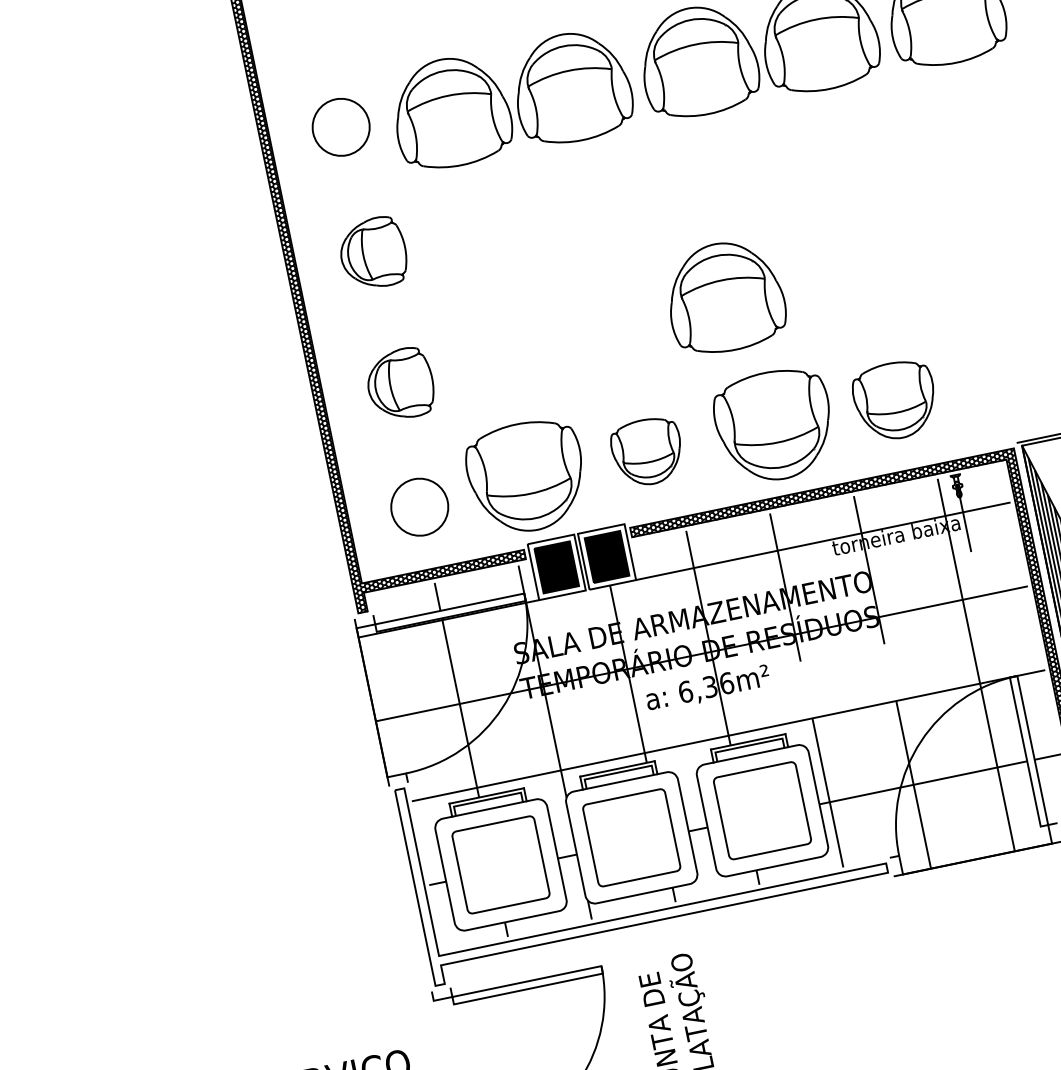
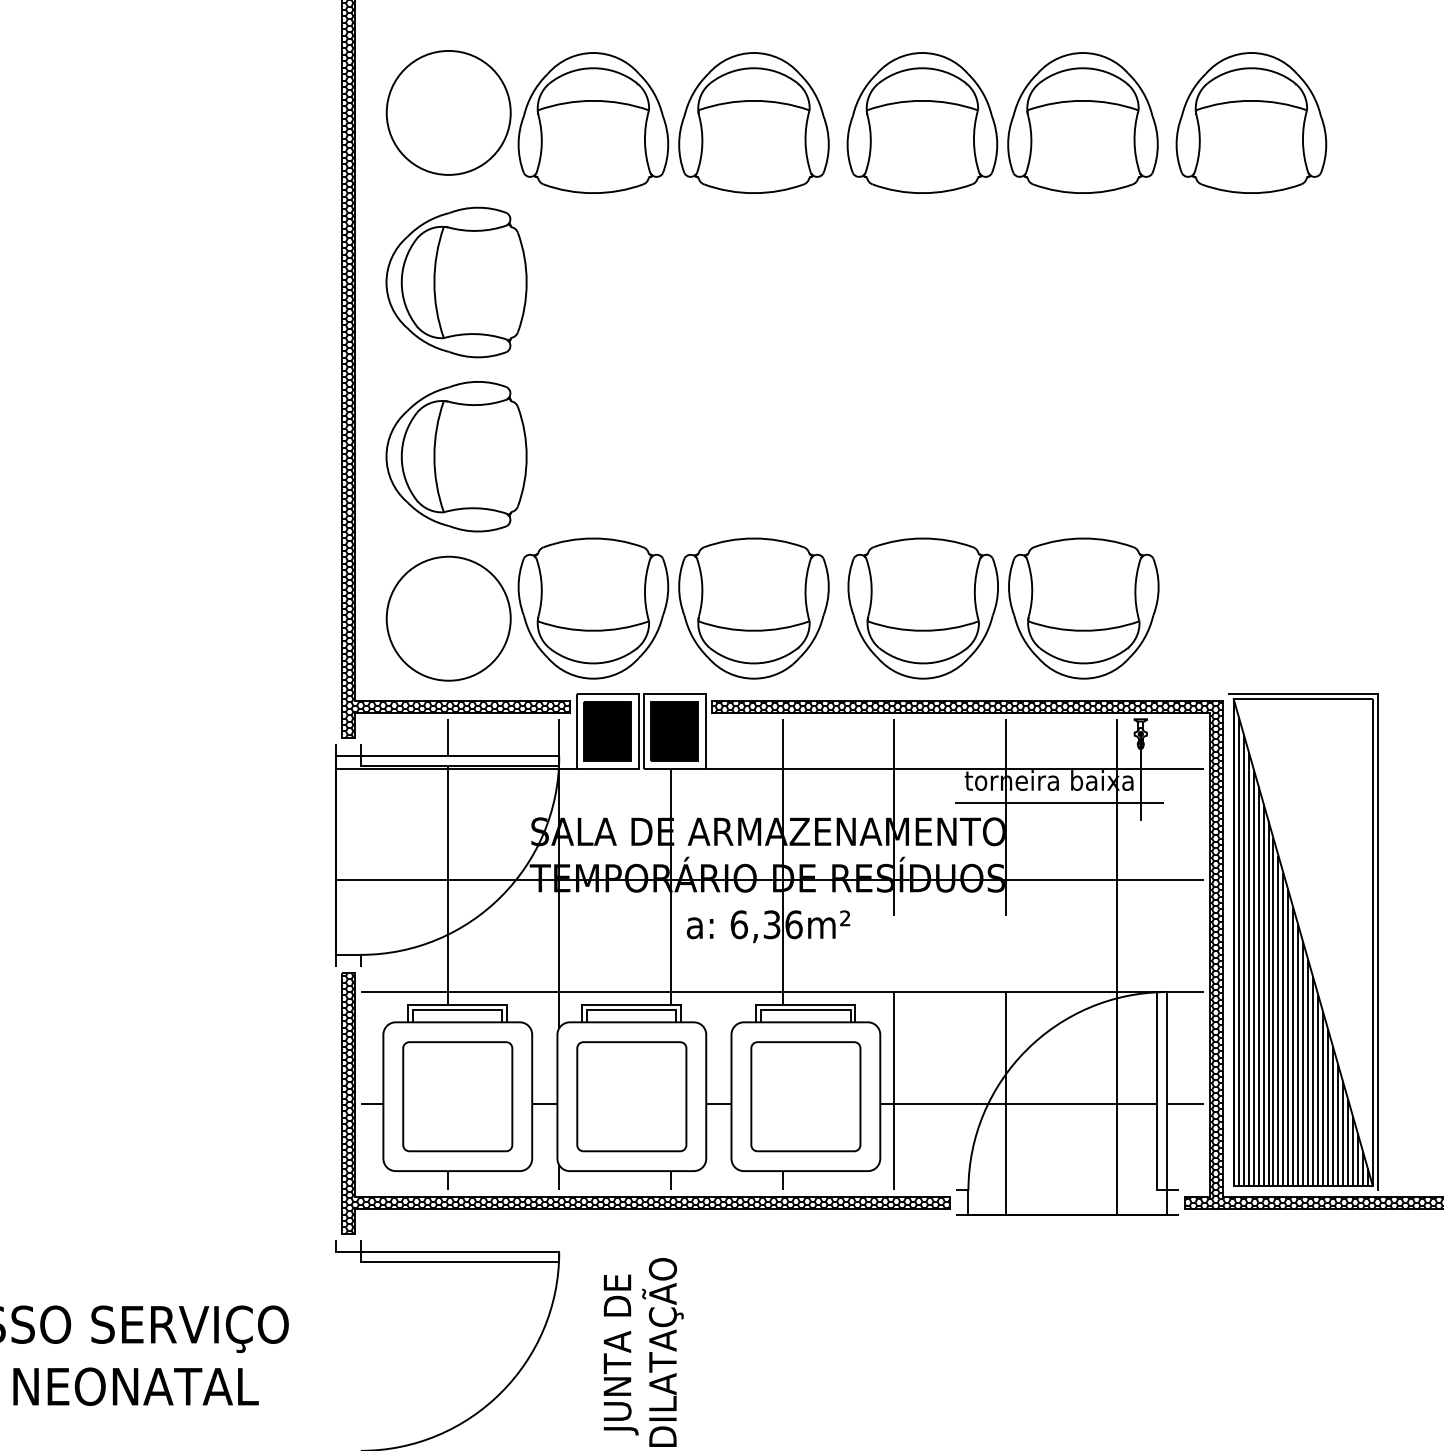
circle: (340, 127) -> (448, 112), size x1.67
part: (373, 253) -> (456, 282), size x1.67
part: (724, 296) -> (893, 430), removed
part: (400, 384) -> (456, 456), size x1.67
part: (895, 400) -> (1083, 608), size x1.43
part: (647, 452) -> (753, 608), size x1.67
circle: (419, 507) -> (448, 618), size x1.67
line: (906, 550) -> (1058, 802), added
hatch: (643, 840) -> (645, 1103), added

